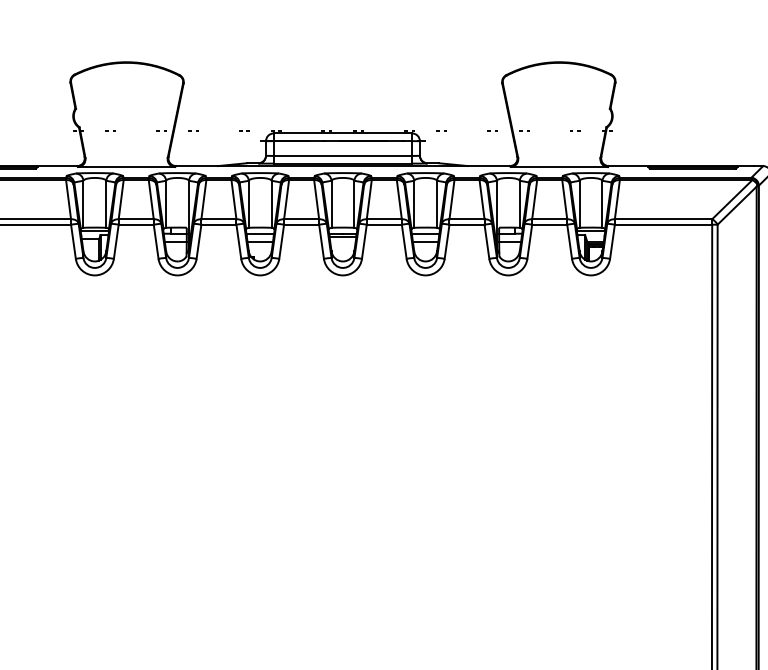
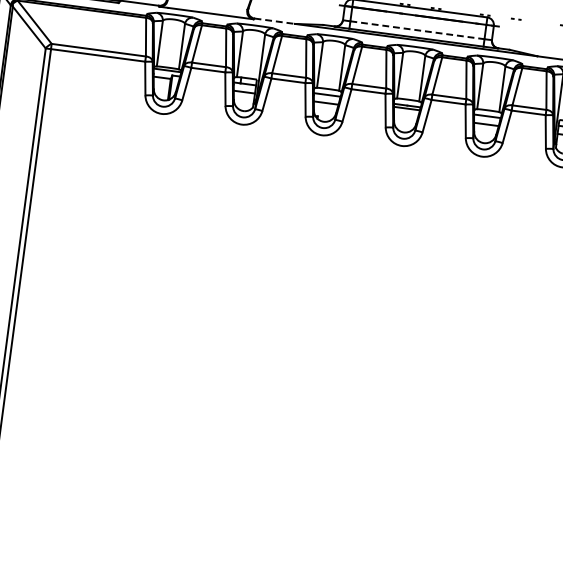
line: (343, 155) -> (418, 29), solid -> dashed
line: (197, 166) -> (275, 21), solid -> dashed

